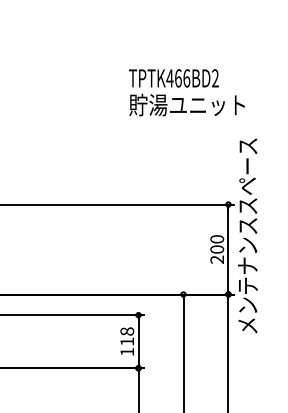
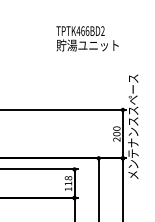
text: (186, 92) -> (87, 38), moved

